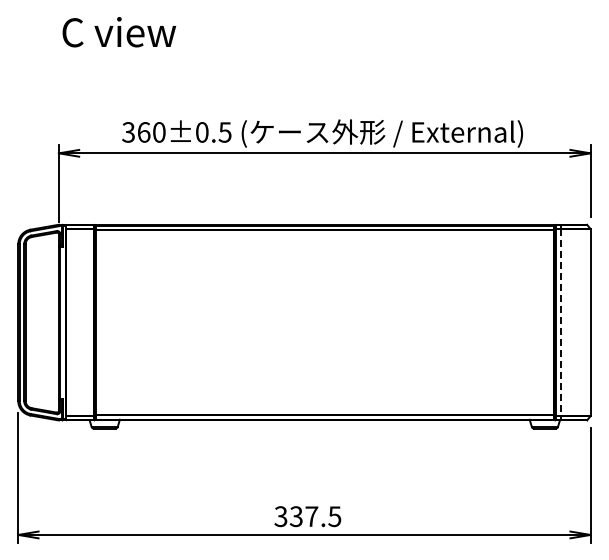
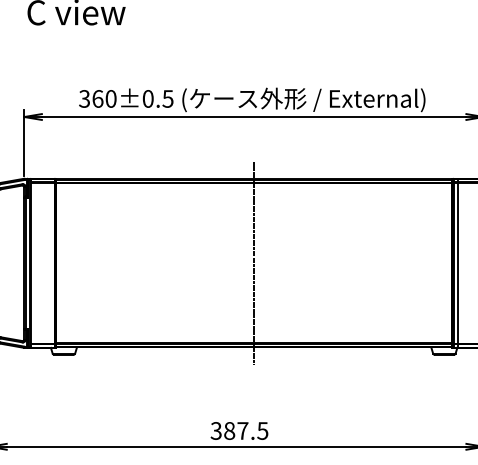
line: (324, 322) -> (253, 263), added
line: (561, 323) -> (458, 264), dashed -> solid
text: (295, 516) -> (228, 430), 337.5 -> 387.5

